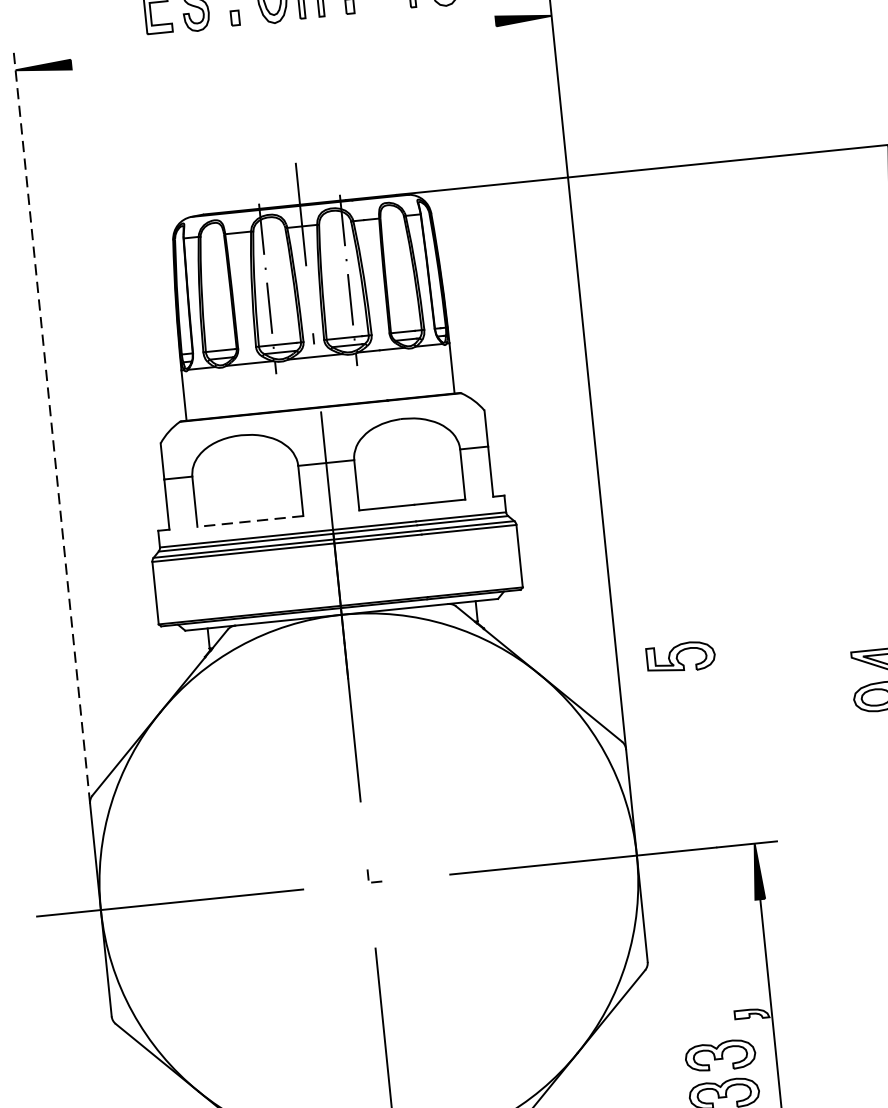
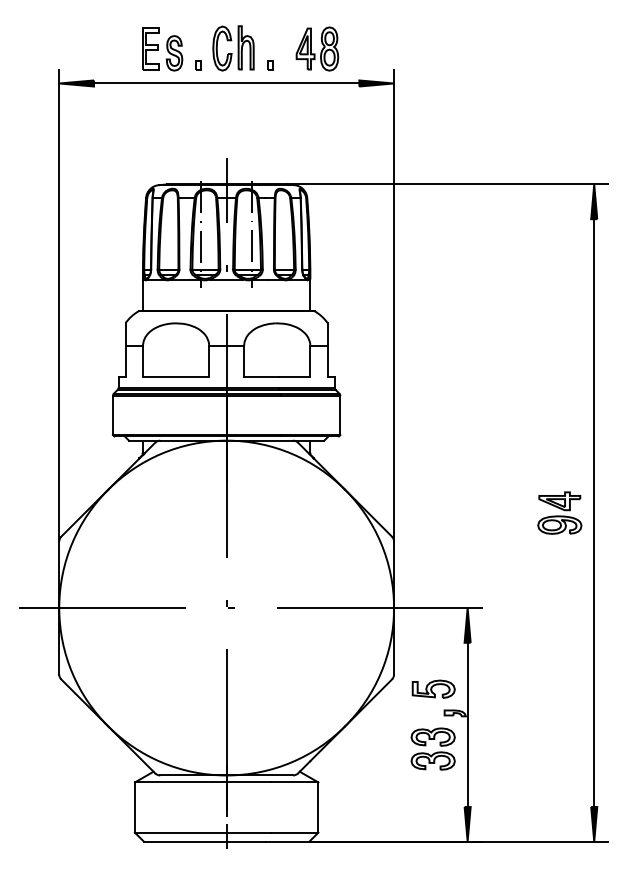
line: (283, 43) -> (226, 83), added
line: (52, 425) -> (59, 305), dashed -> solid
line: (249, 522) -> (175, 377), dashed -> solid
part: (680, 656) -> (433, 688), moved

